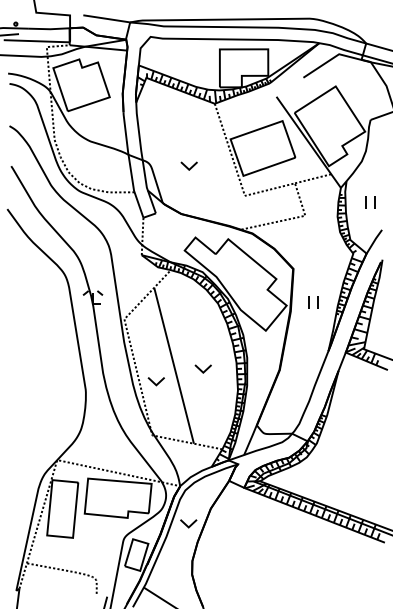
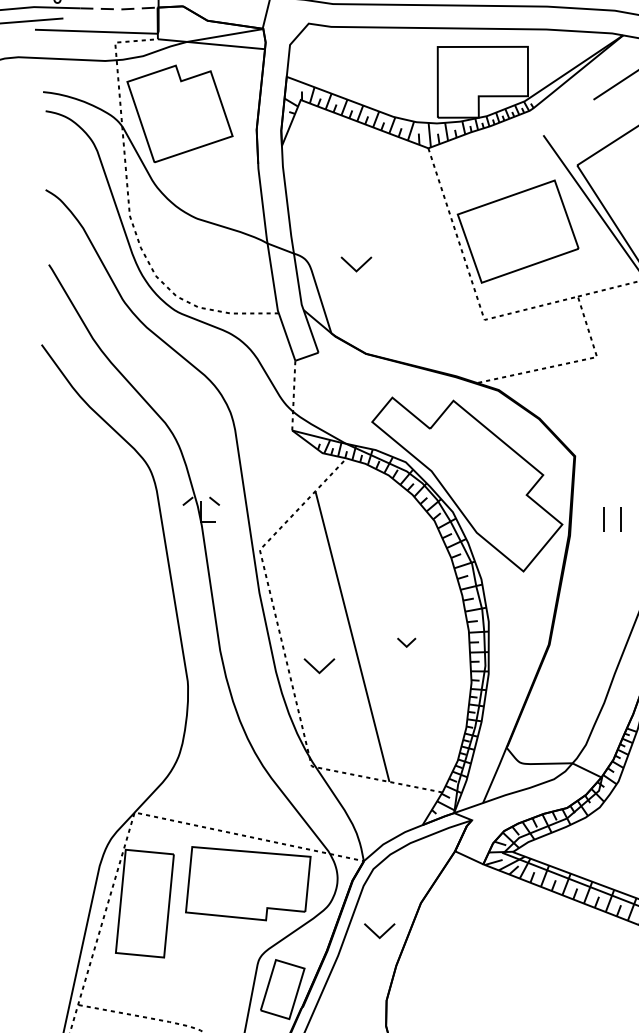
line: (49, 29) -> (120, 9), solid -> dashed
part: (188, 165) -> (355, 263), moved
part: (202, 368) -> (405, 641), size x0.6

